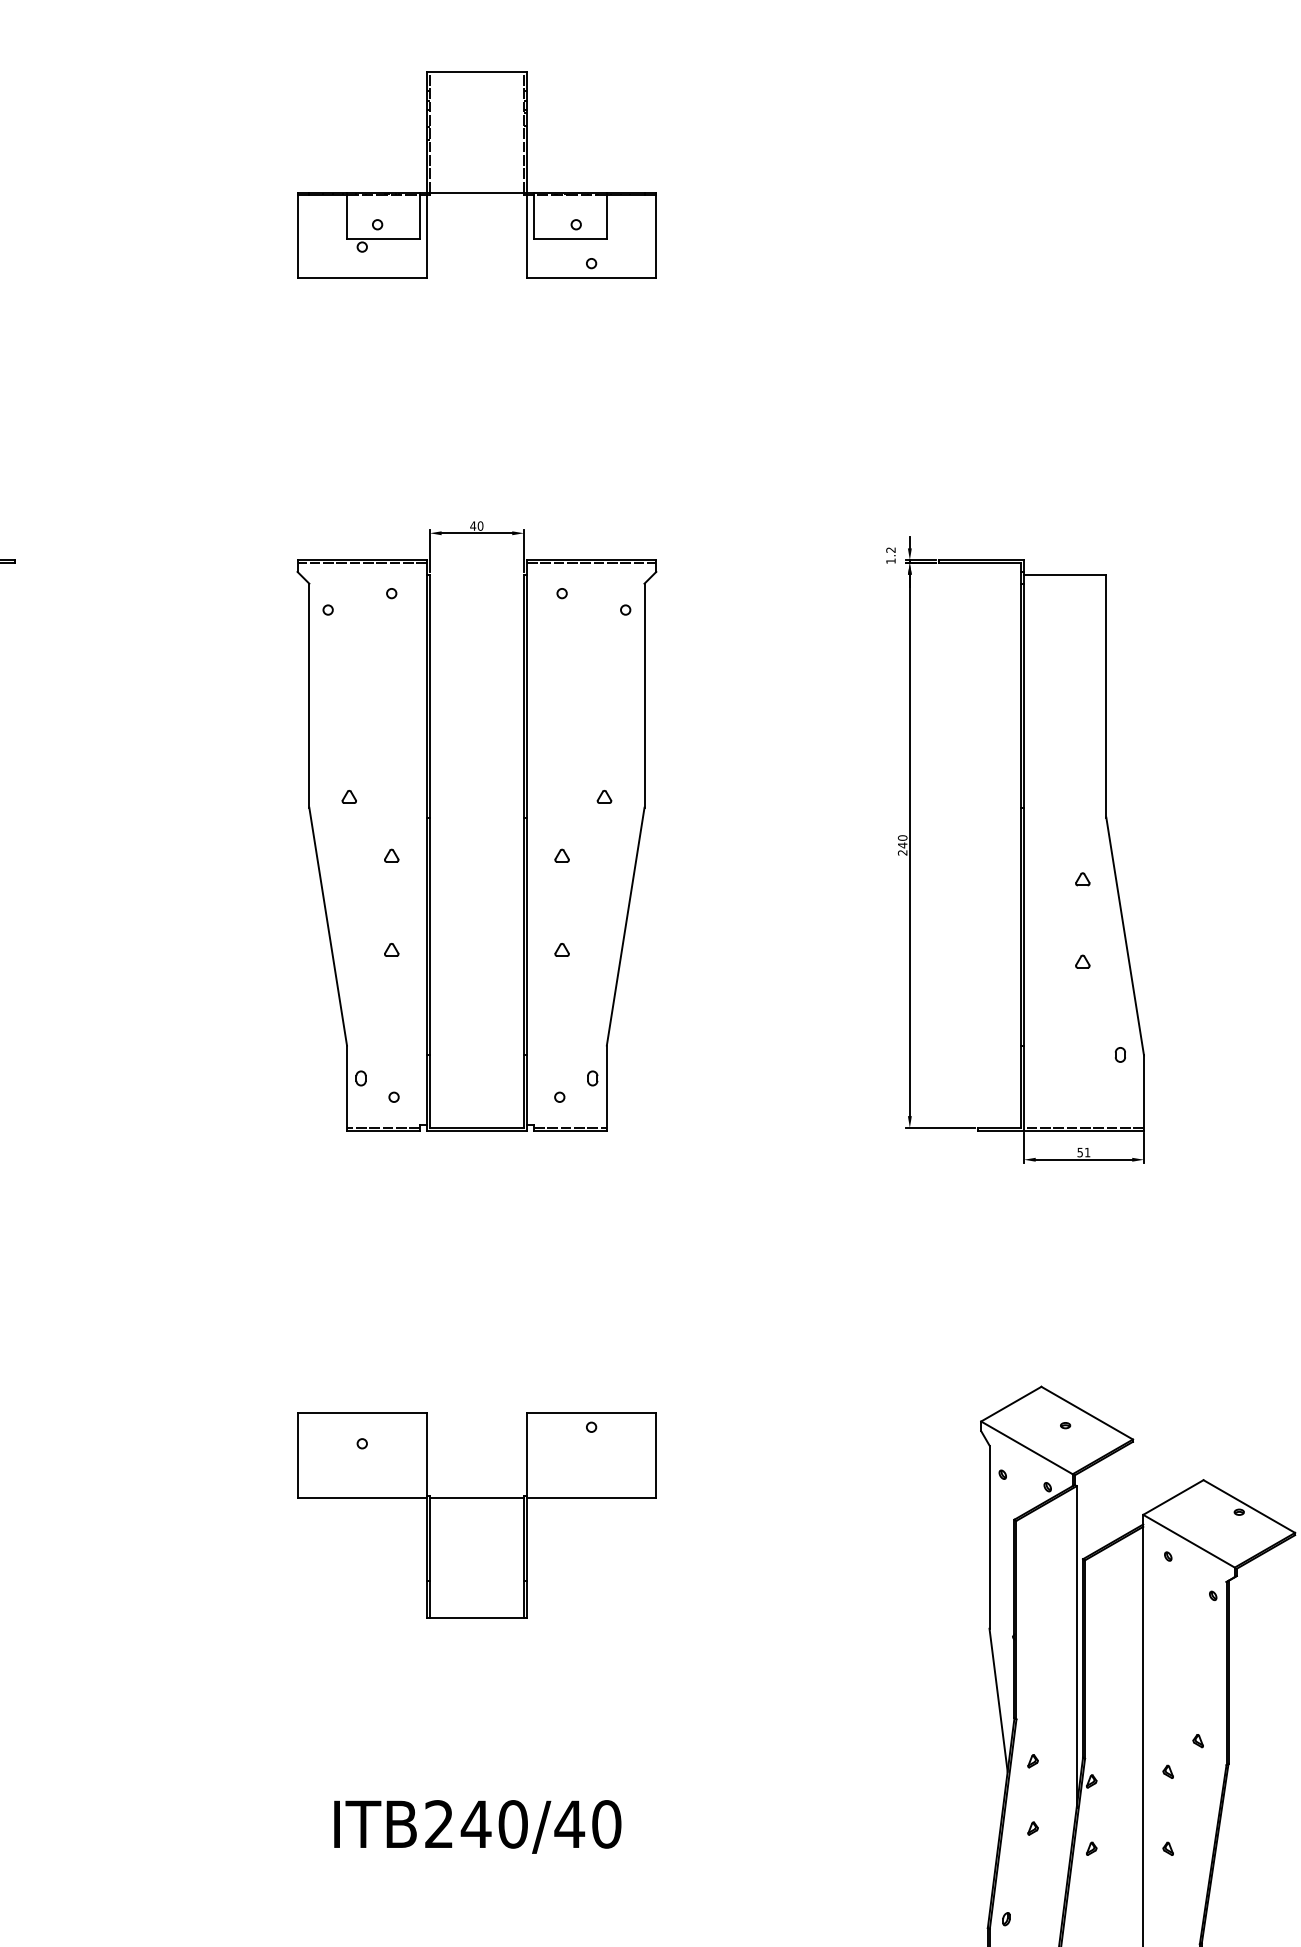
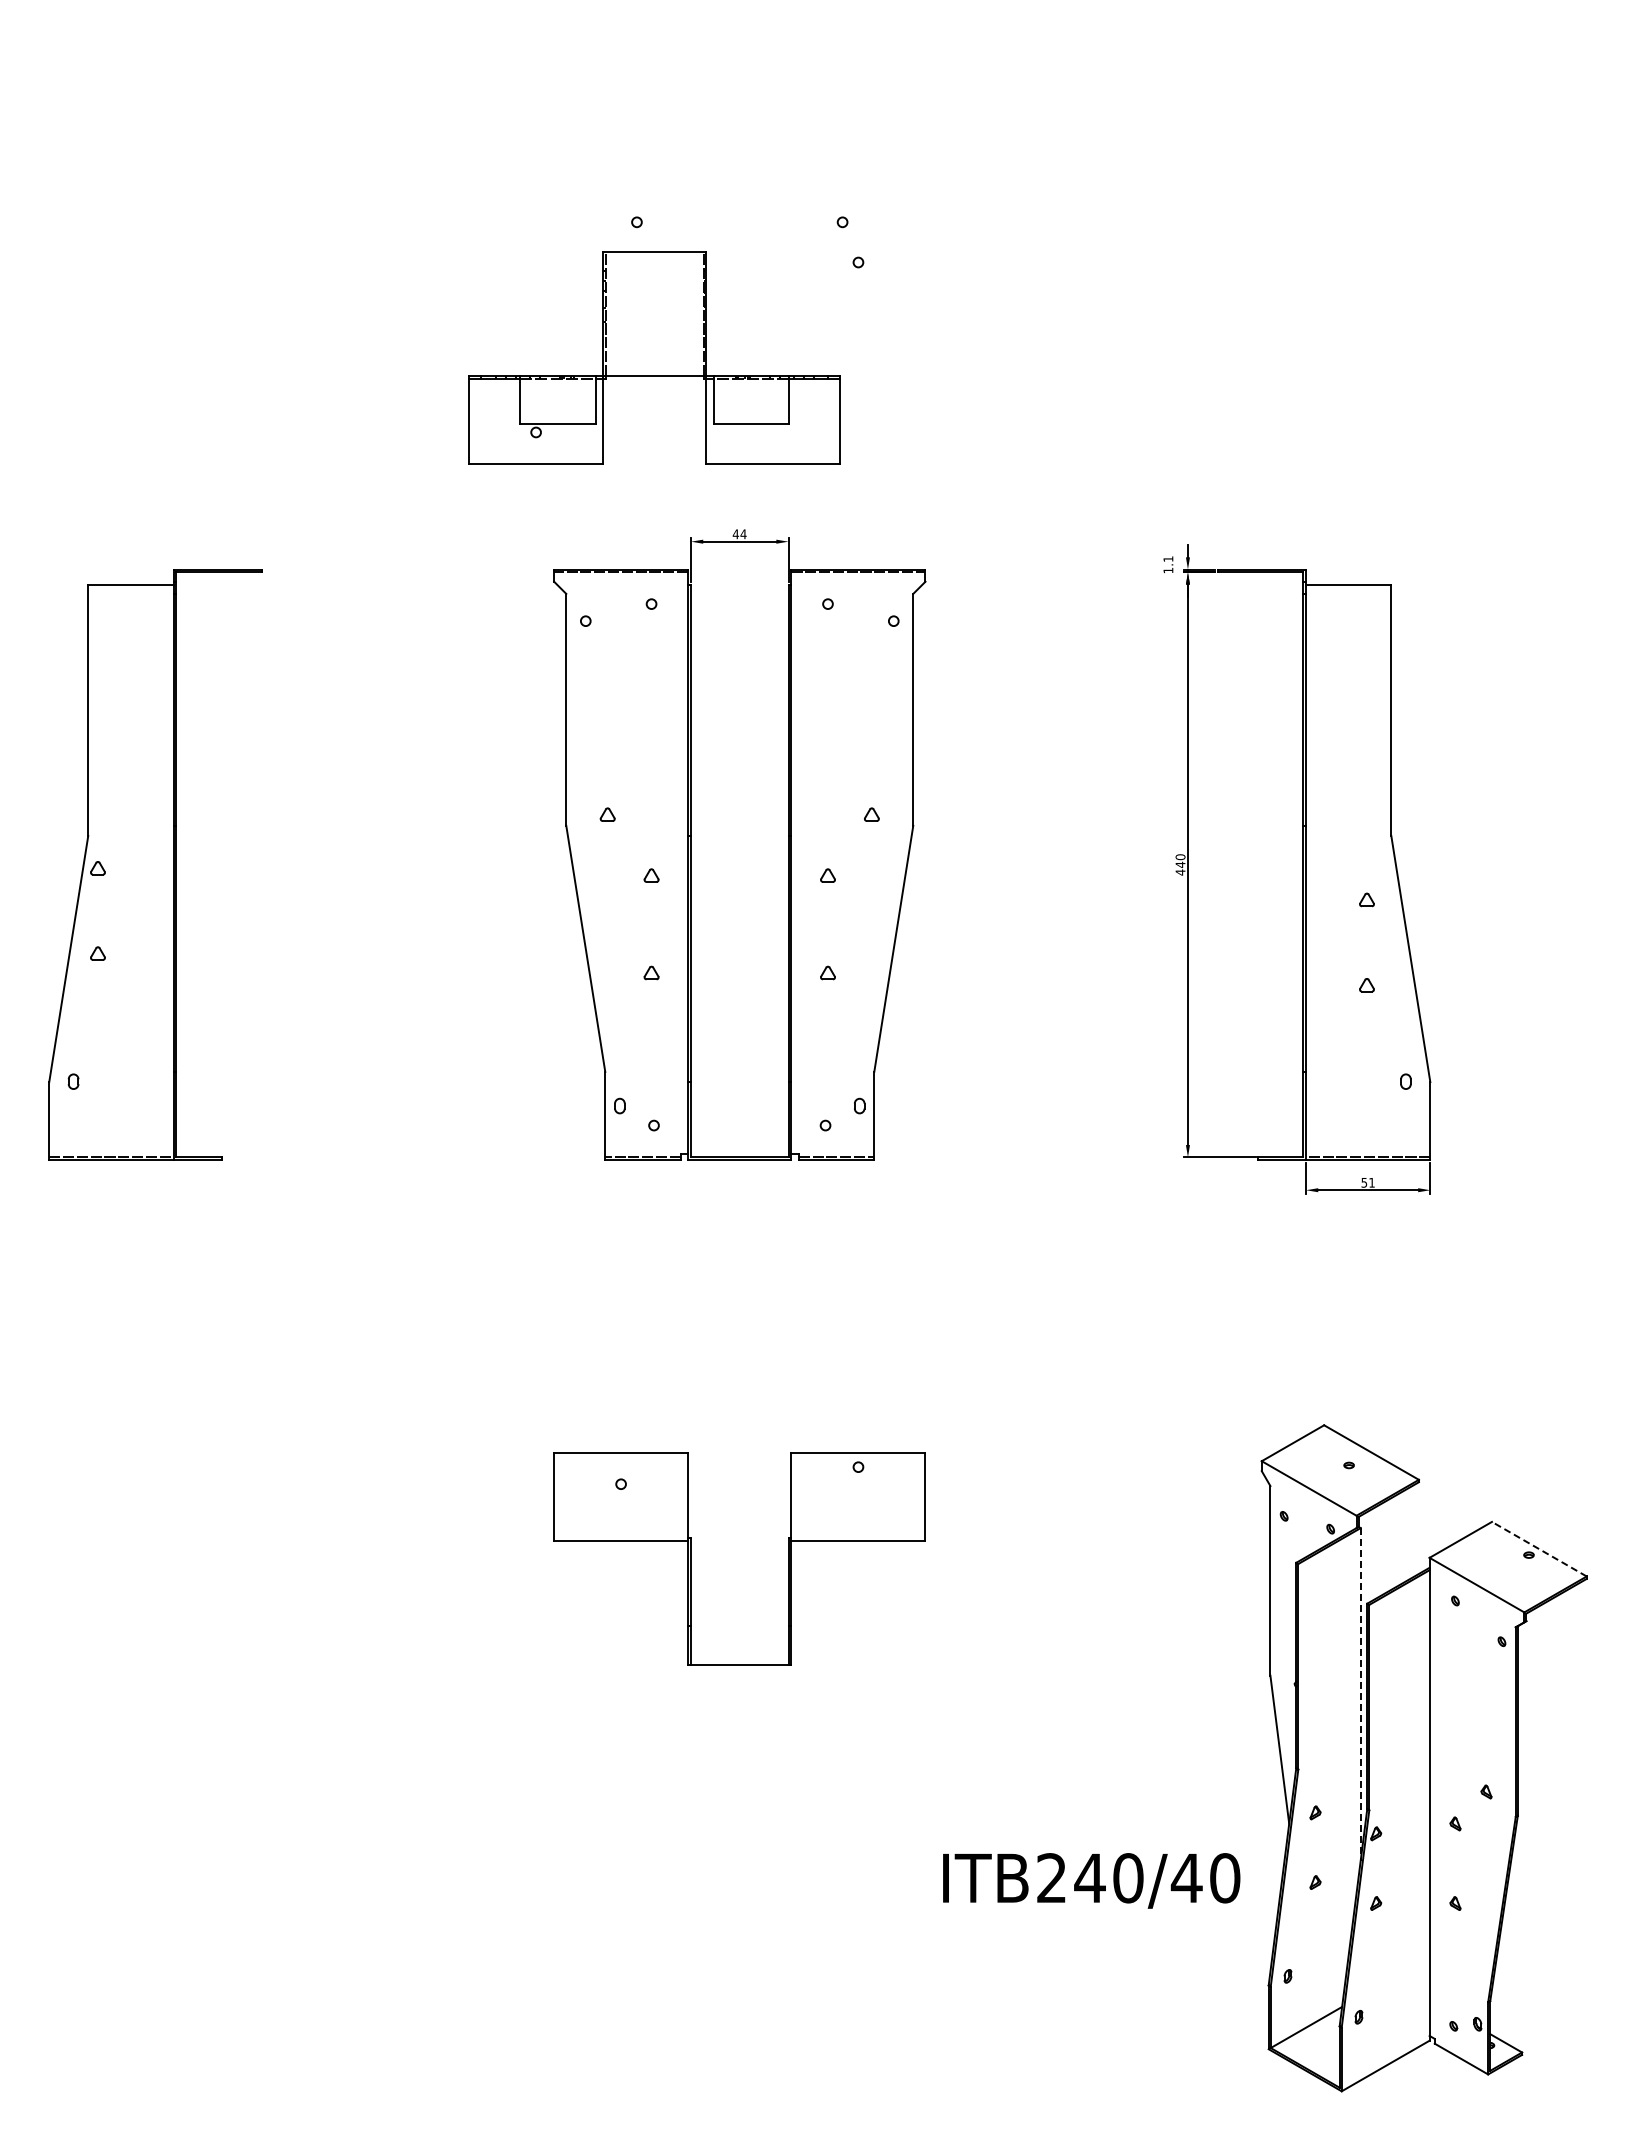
part: (476, 174) -> (654, 357), moved
text: (480, 526) -> (743, 534), 40 -> 44
text: (891, 549) -> (1168, 558), 1.2 -> 1.1
text: (902, 852) -> (1180, 872), 240 -> 440
line: (476, 1498) -> (739, 1540), removed
line: (1249, 1506) -> (1539, 1549), solid -> dashed
line: (1076, 1646) -> (1360, 1694), solid -> dashed
text: (477, 1826) -> (1091, 1880), moved

